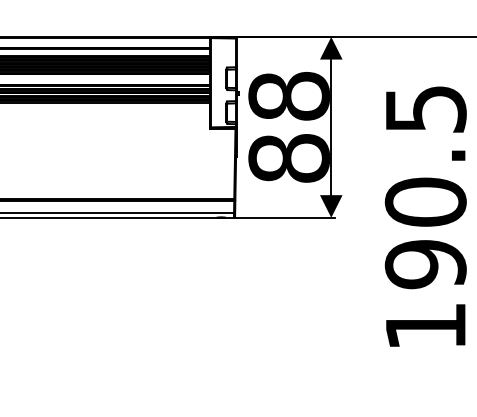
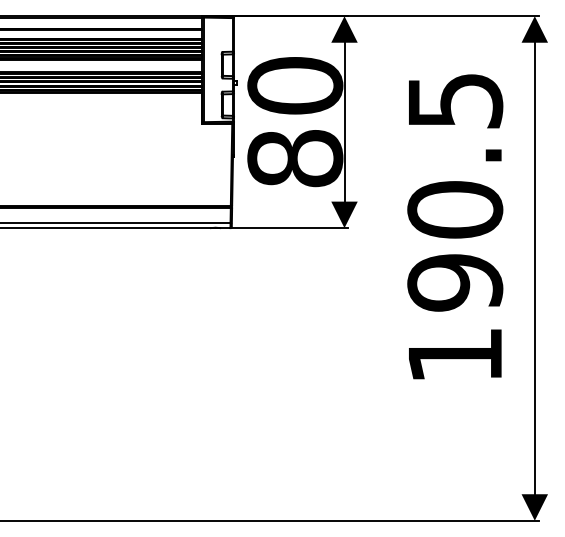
text: (289, 96) -> (295, 85), 88 -> 80

